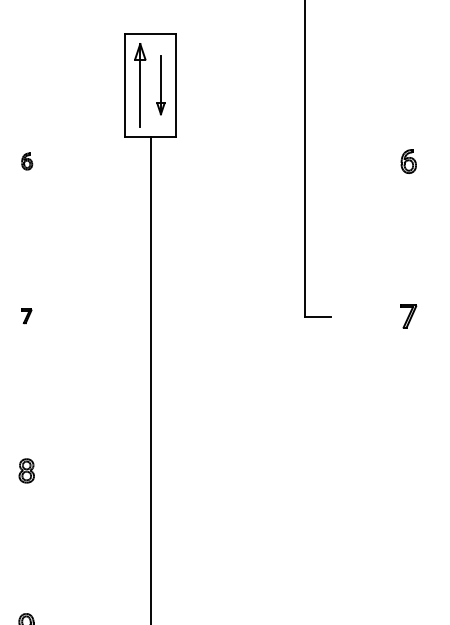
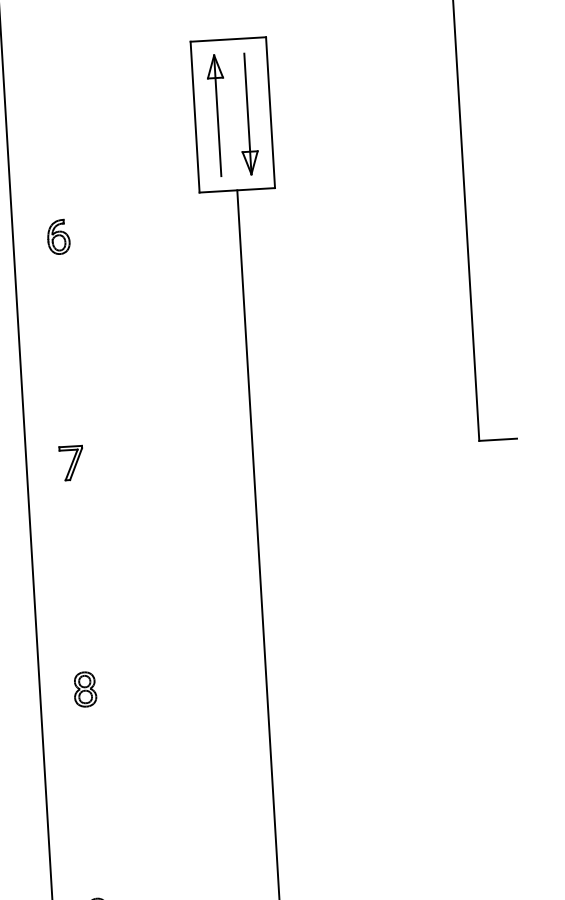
part: (160, 85) -> (247, 114), size x1.43
part: (27, 161) -> (59, 236), size x1.43
part: (26, 316) -> (71, 463), size x1.67

